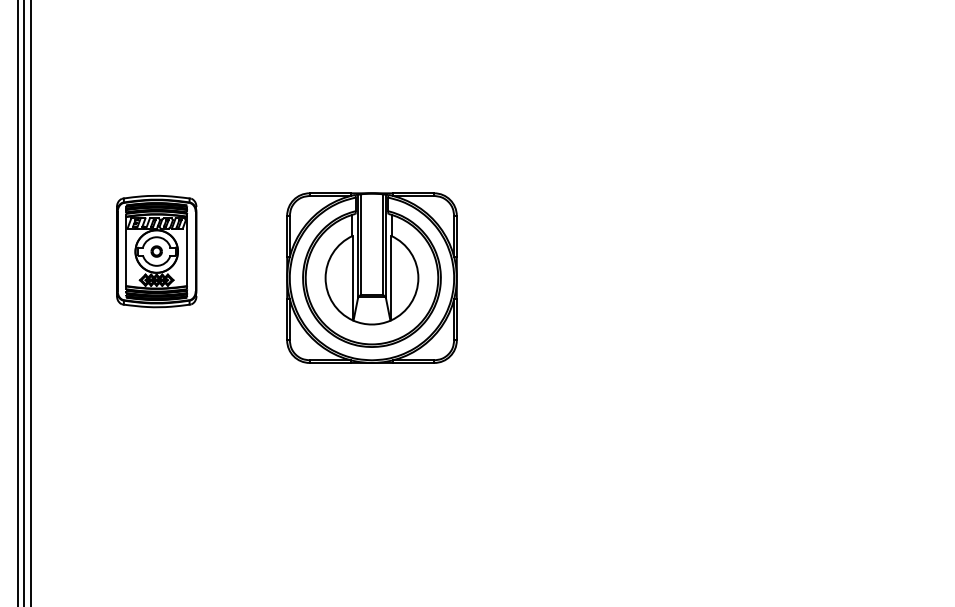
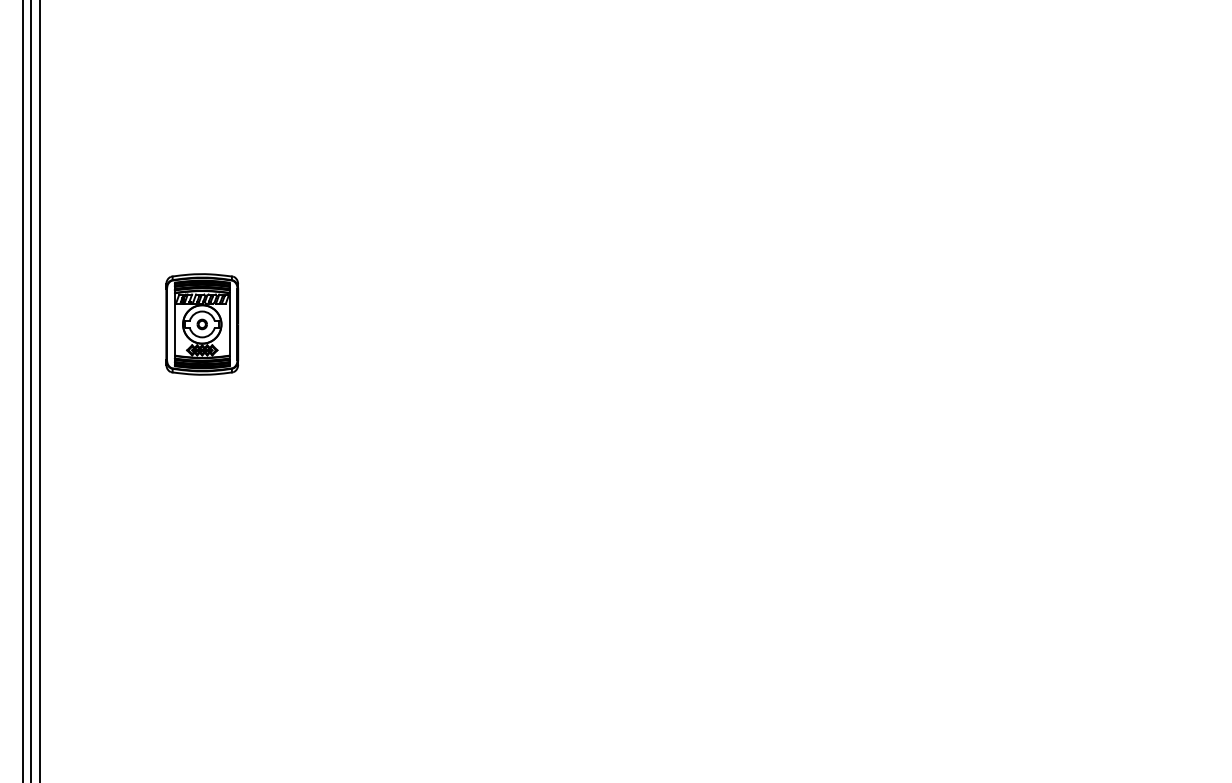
part: (156, 251) -> (201, 324), size x0.7
part: (371, 277) -> (479, 357), removed

